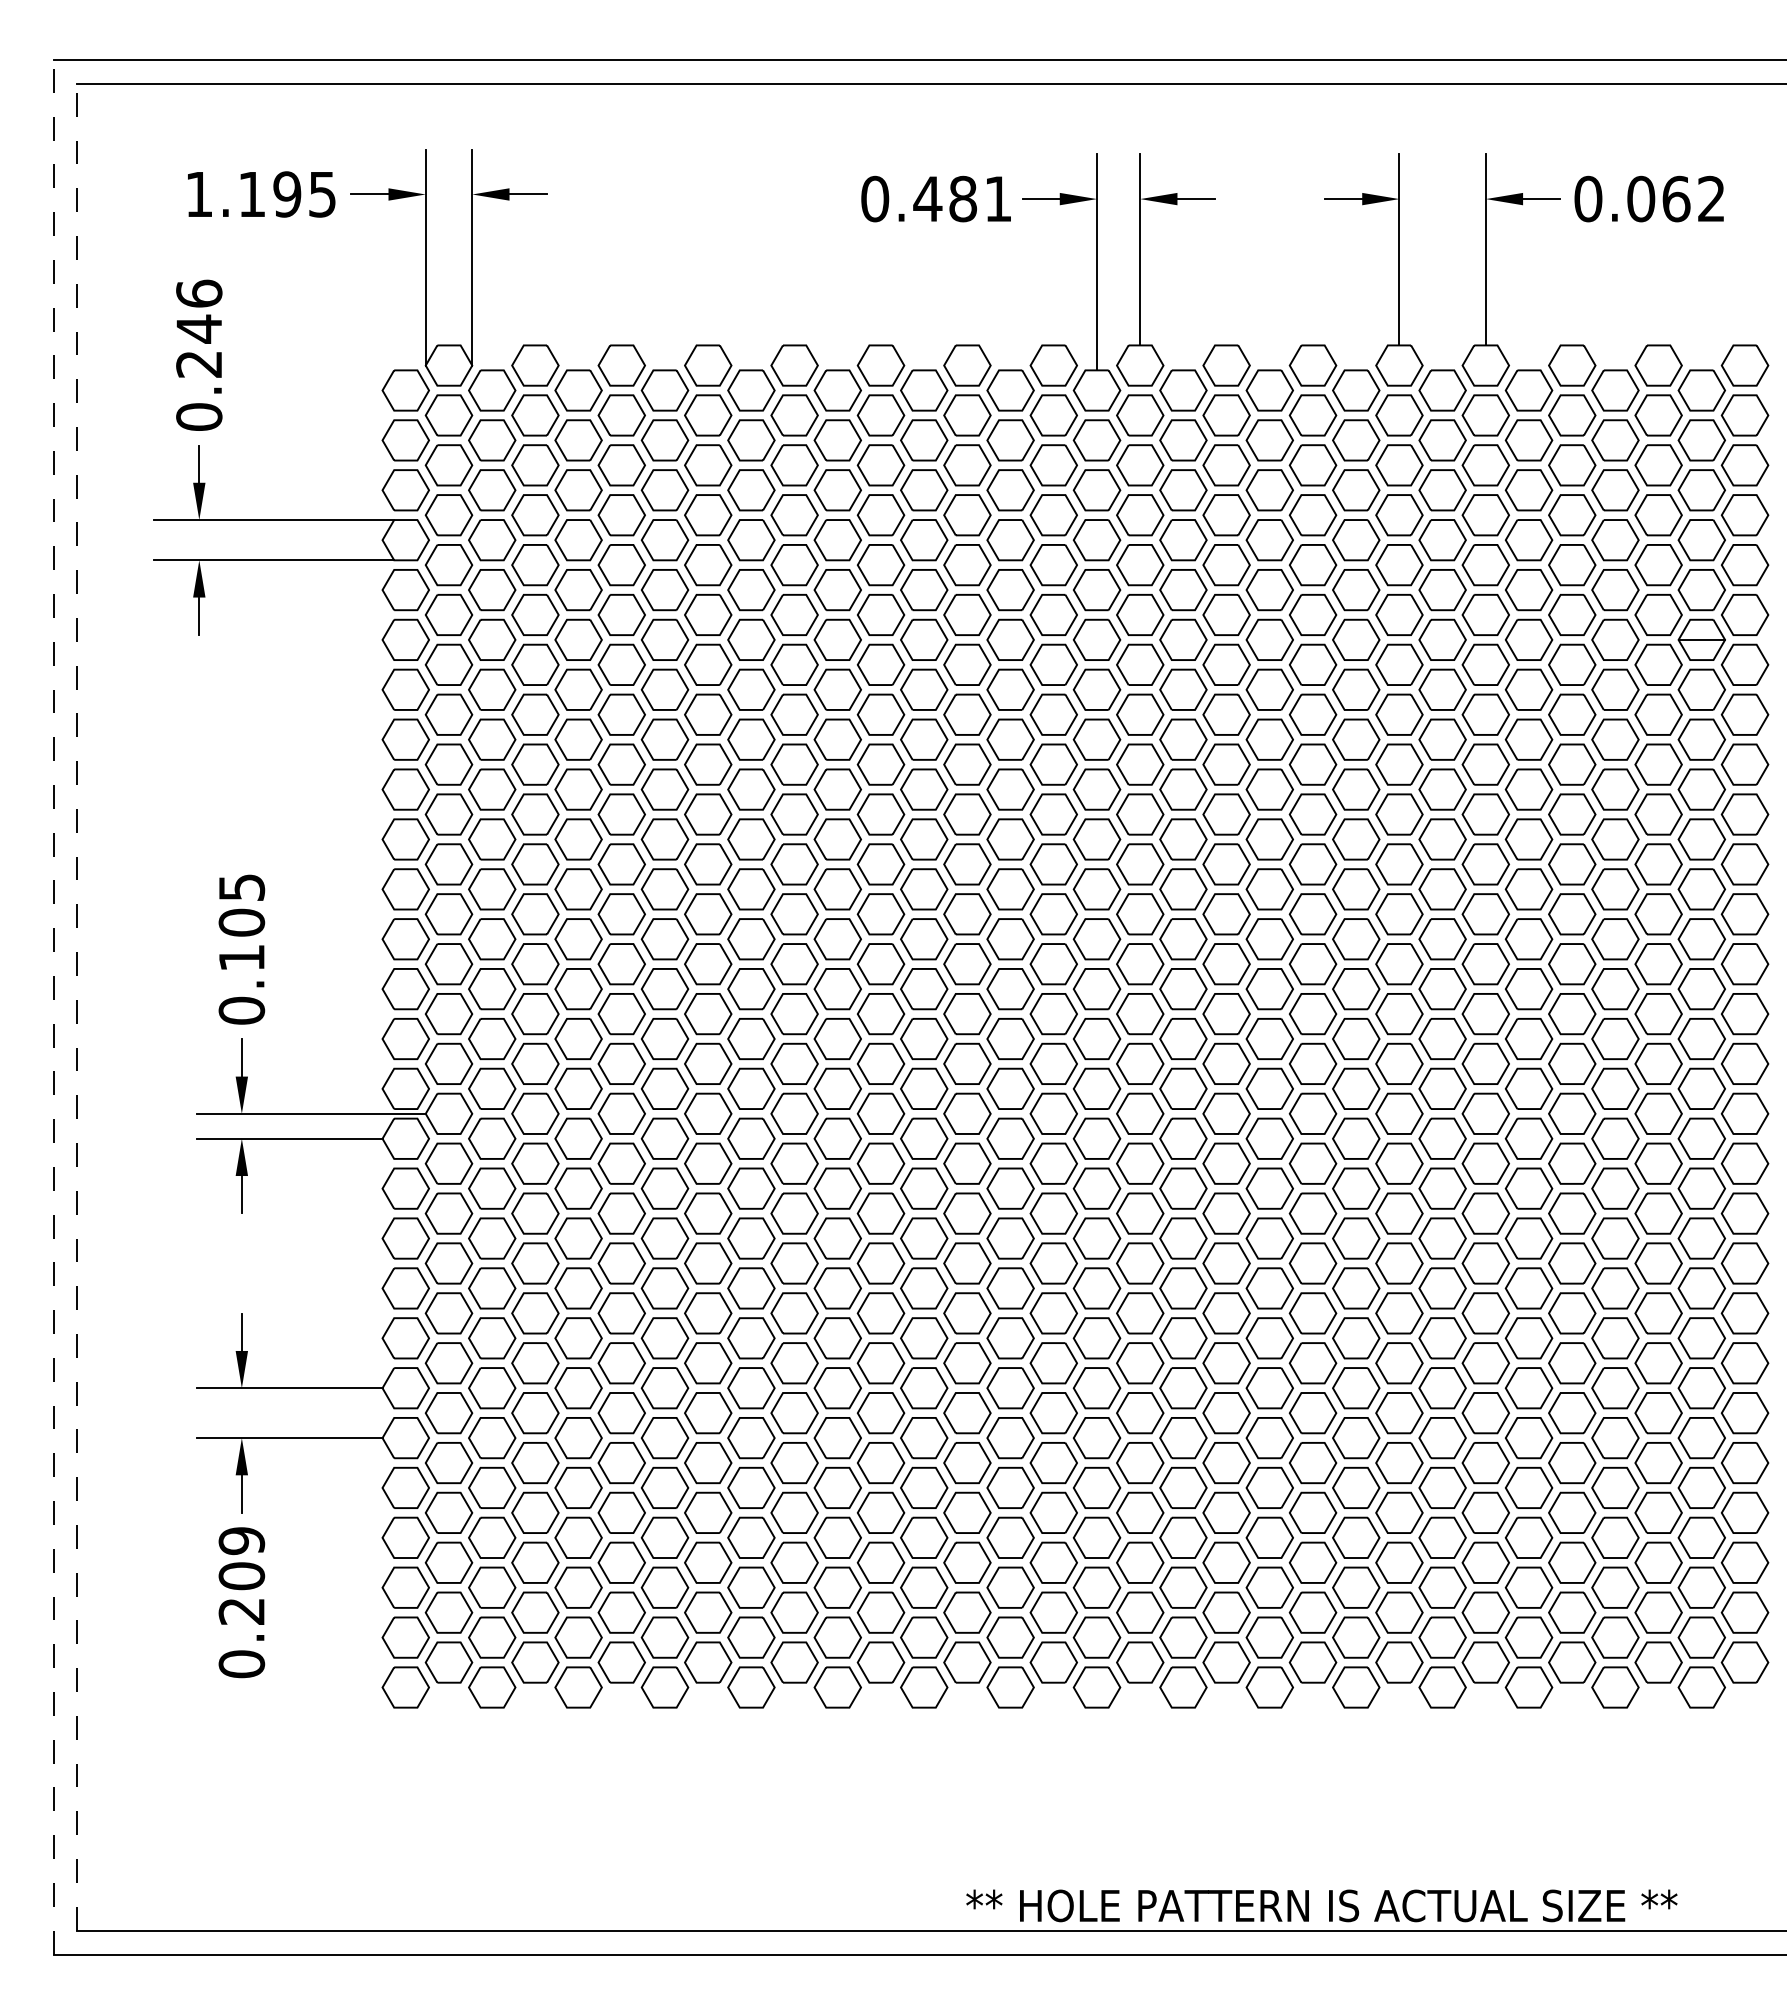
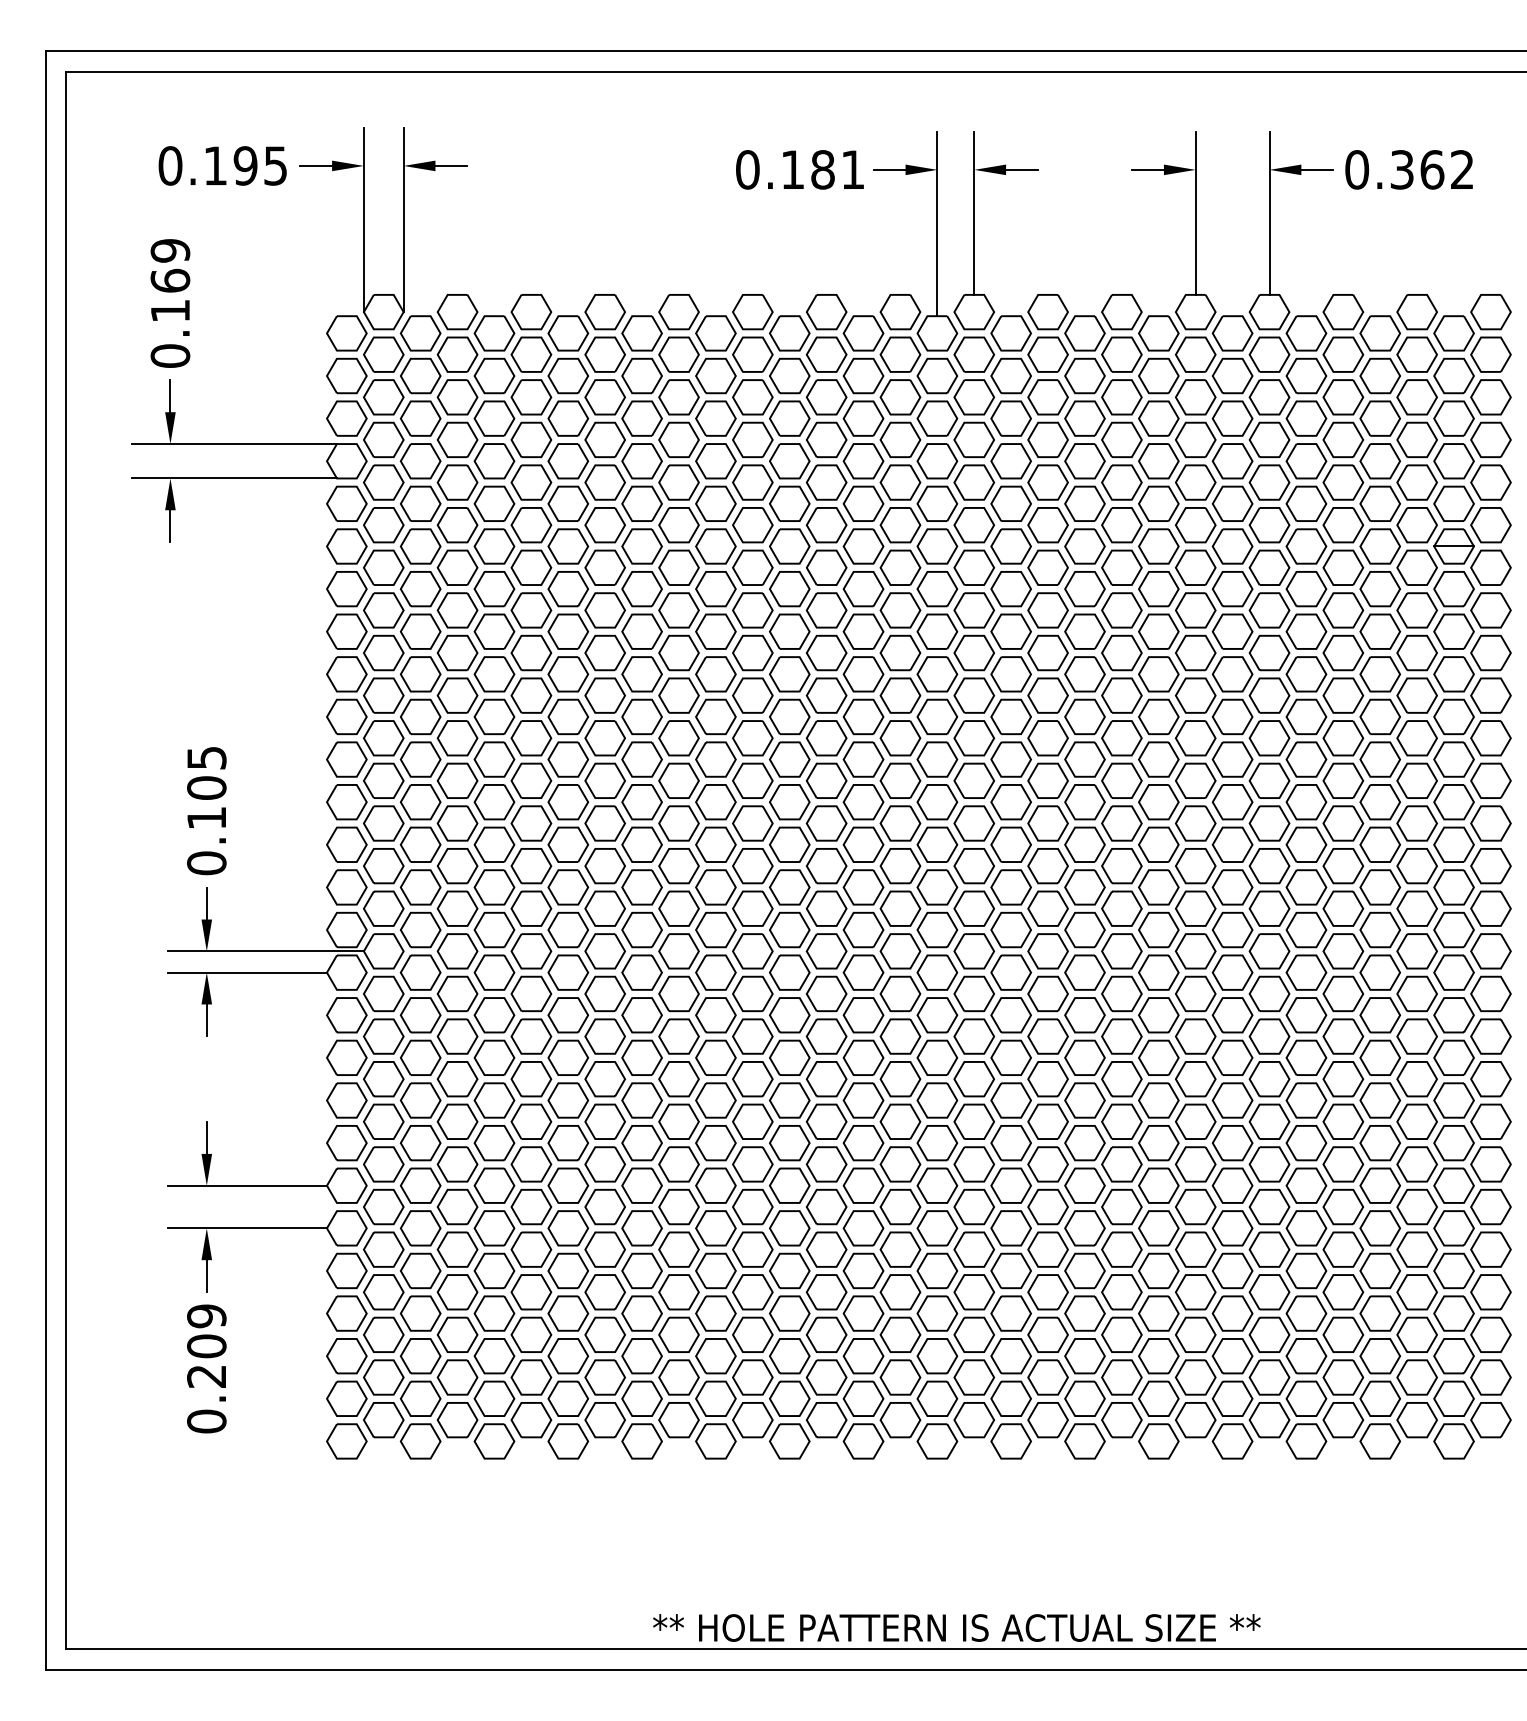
text: (199, 194) -> (170, 165), 1.195 -> 0.195
text: (927, 198) -> (792, 169), 0.481 -> 0.181
text: (1641, 198) -> (1402, 169), 0.062 -> 0.362
text: (199, 328) -> (170, 280), 0.246 -> 0.169
line: (53, 1007) -> (45, 860), dashed -> solid
line: (77, 1007) -> (66, 860), dashed -> solid
text: (1321, 1905) -> (956, 1627), moved

